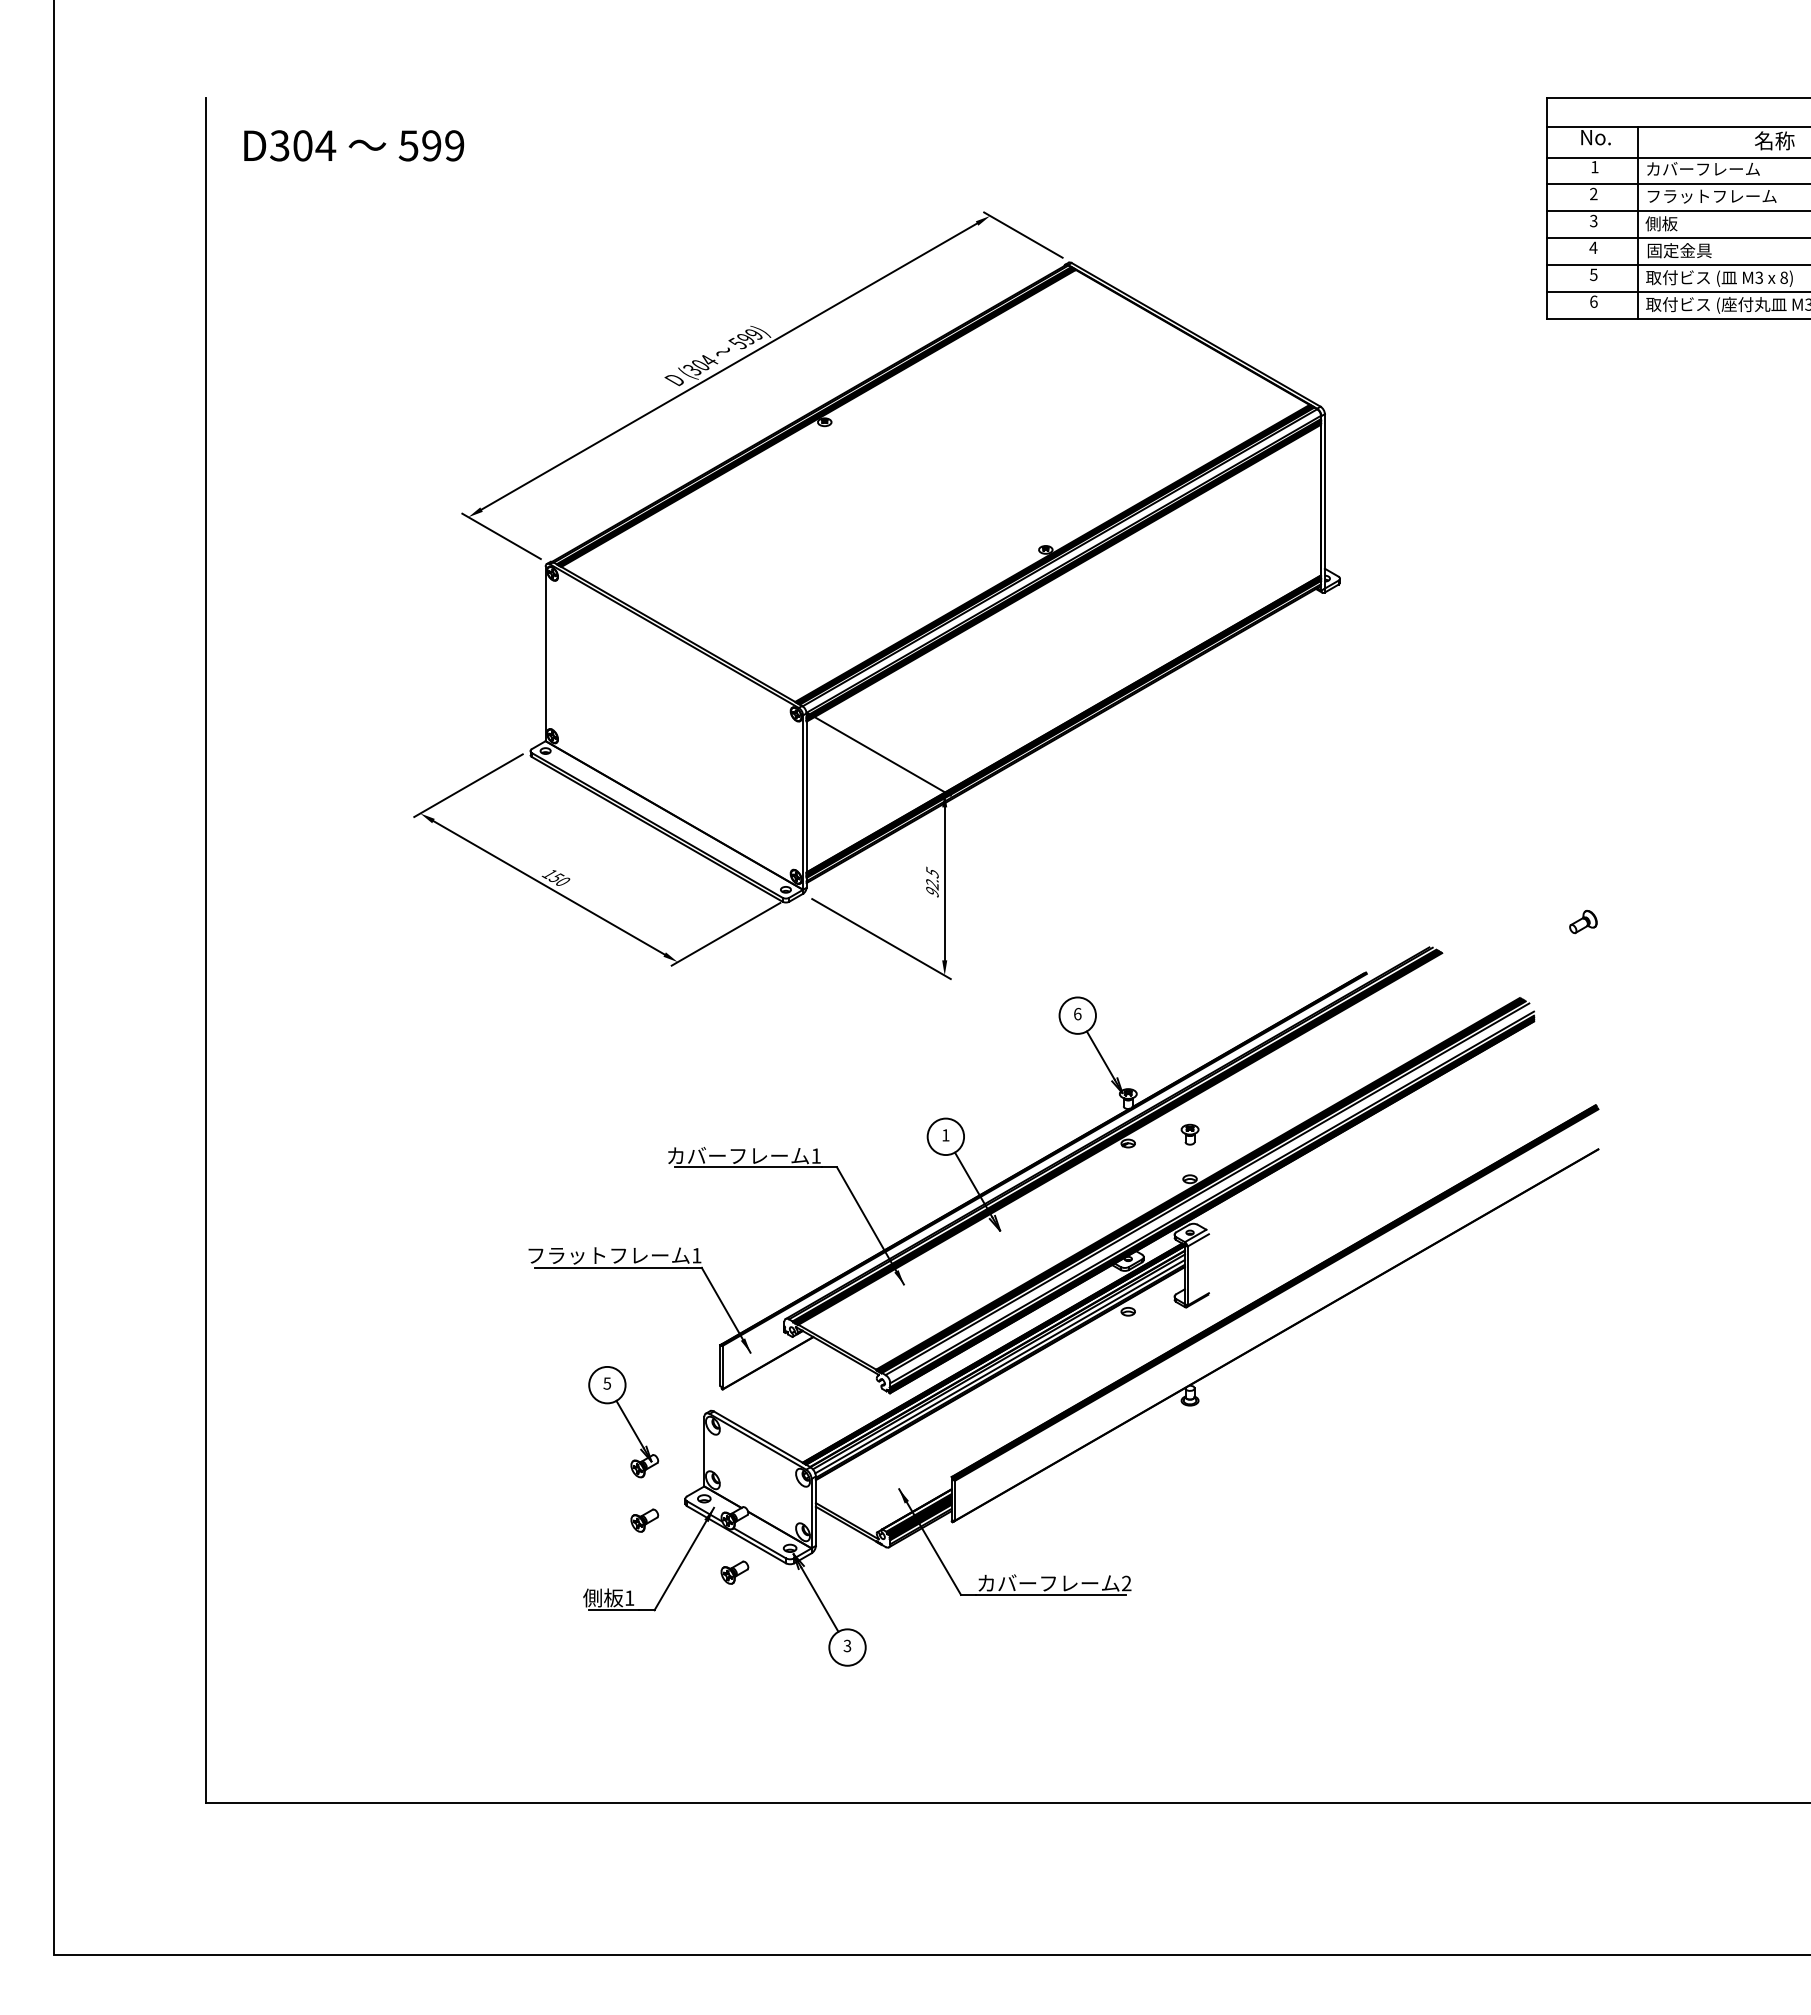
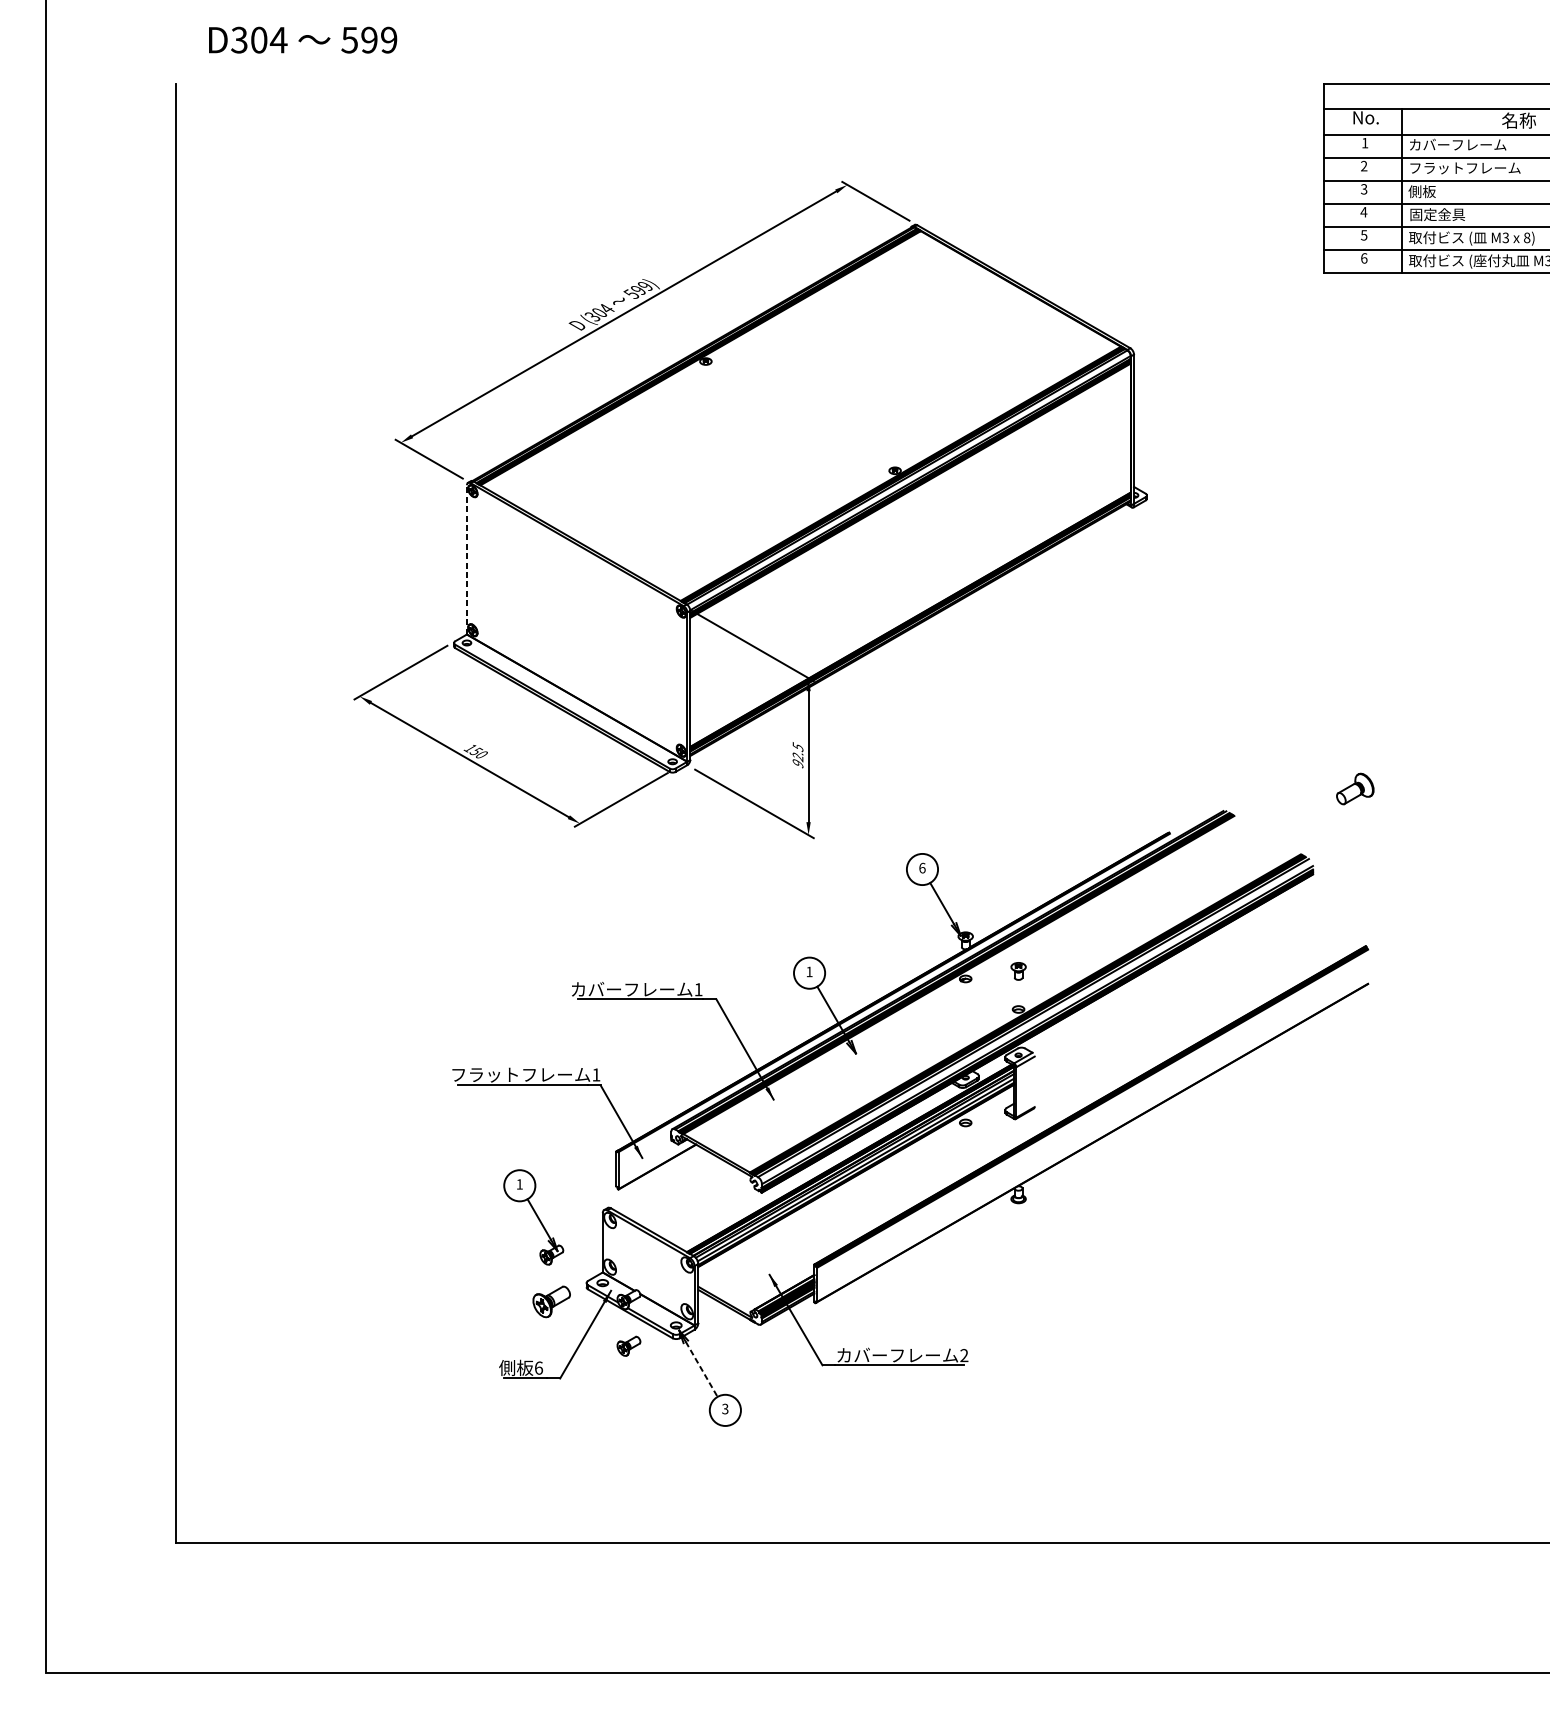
text: (354, 145) -> (303, 39), moved
line: (545, 653) -> (466, 559), solid -> dashed
part: (1583, 922) -> (1355, 789), size x1.6
text: (606, 1383) -> (519, 1184), 5 -> 1
part: (644, 1520) -> (551, 1301), size x1.6
text: (629, 1597) -> (538, 1367), 1 -> 6
line: (820, 1600) -> (702, 1370), solid -> dashed

